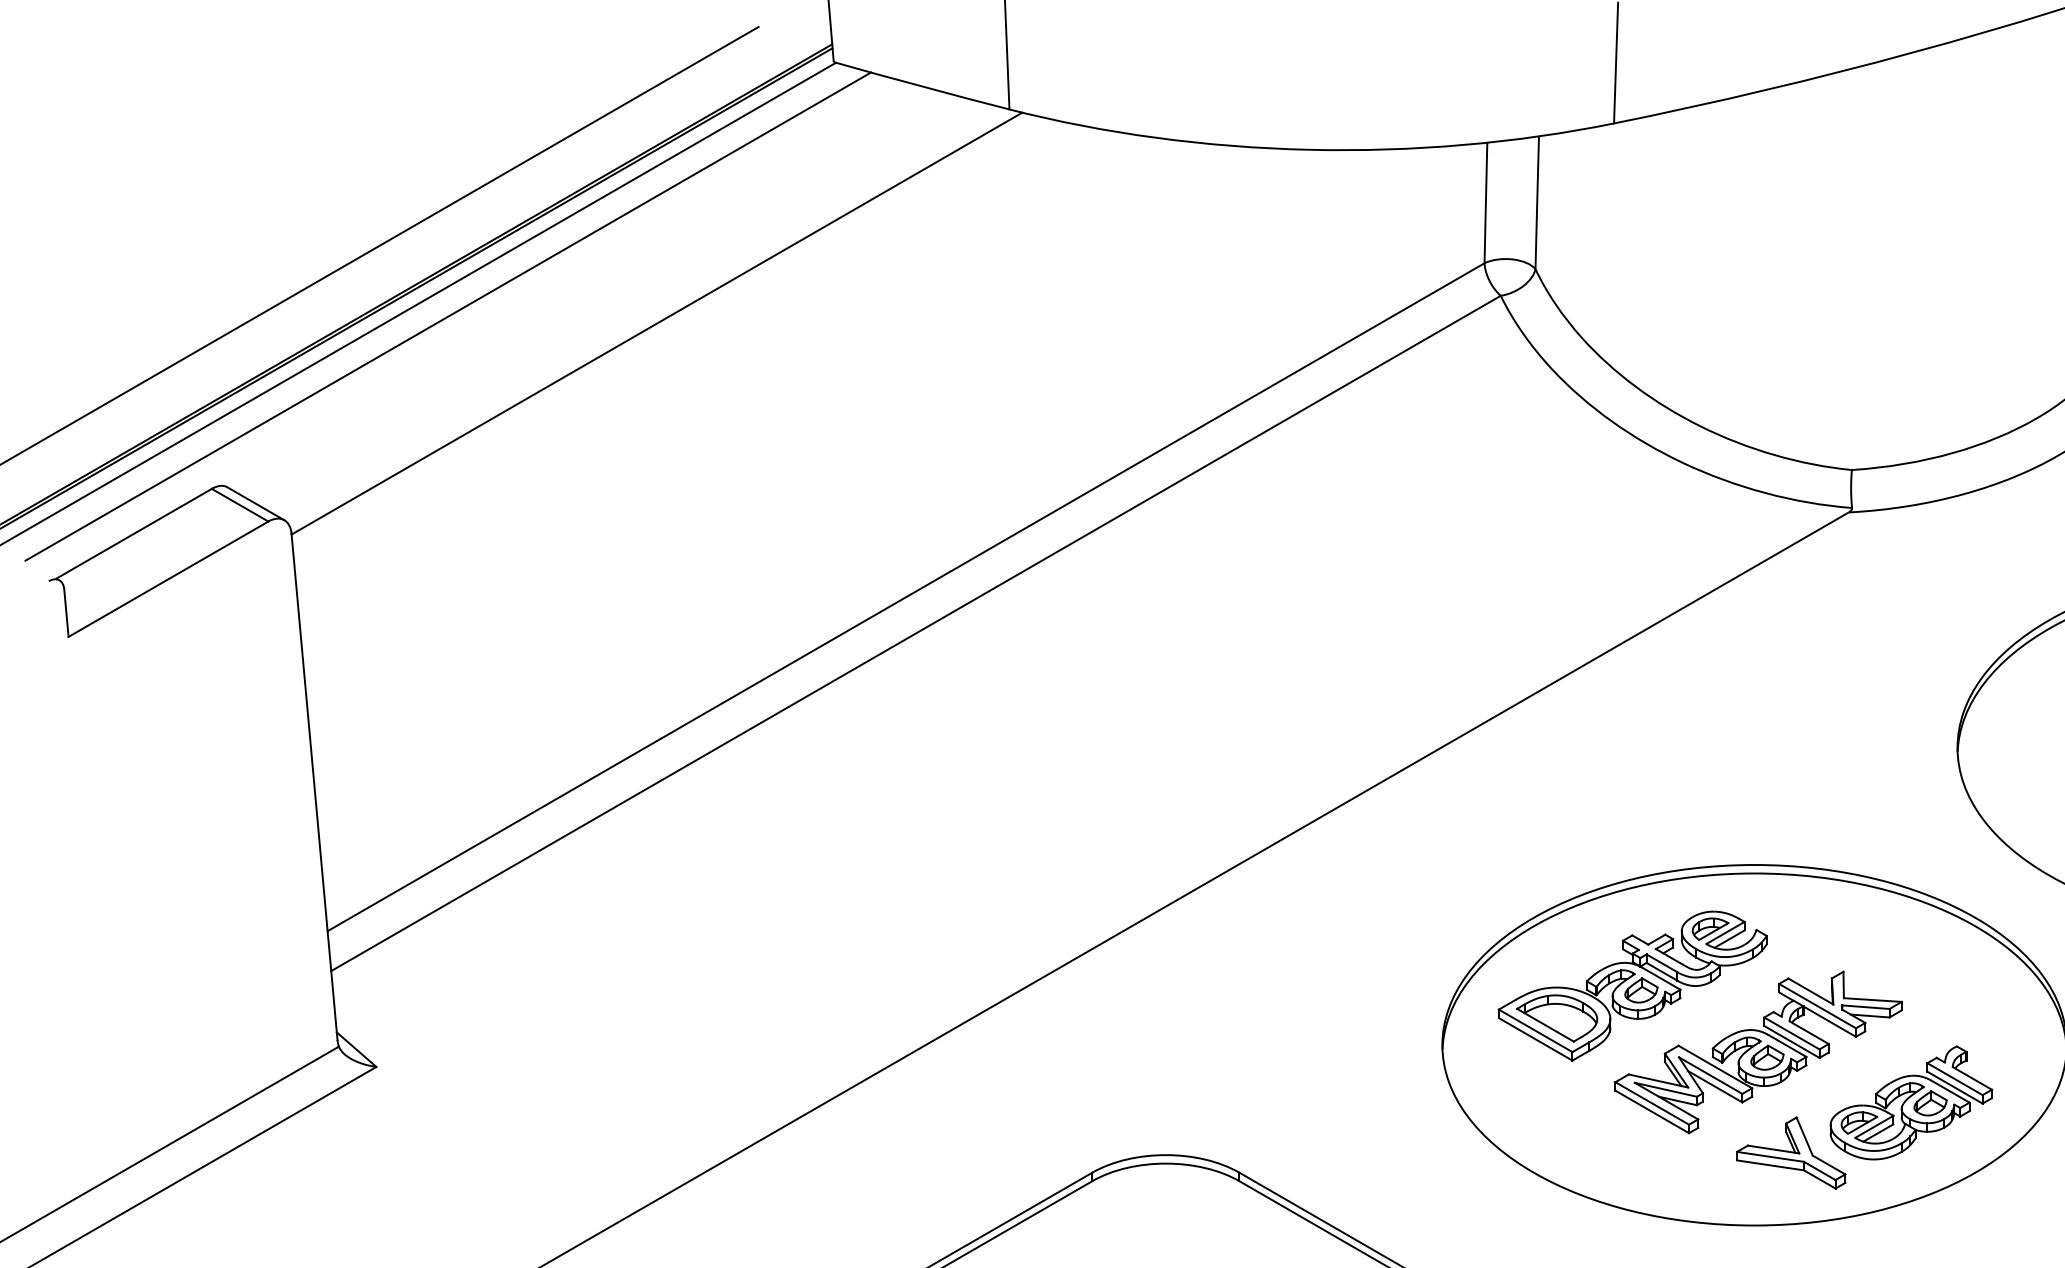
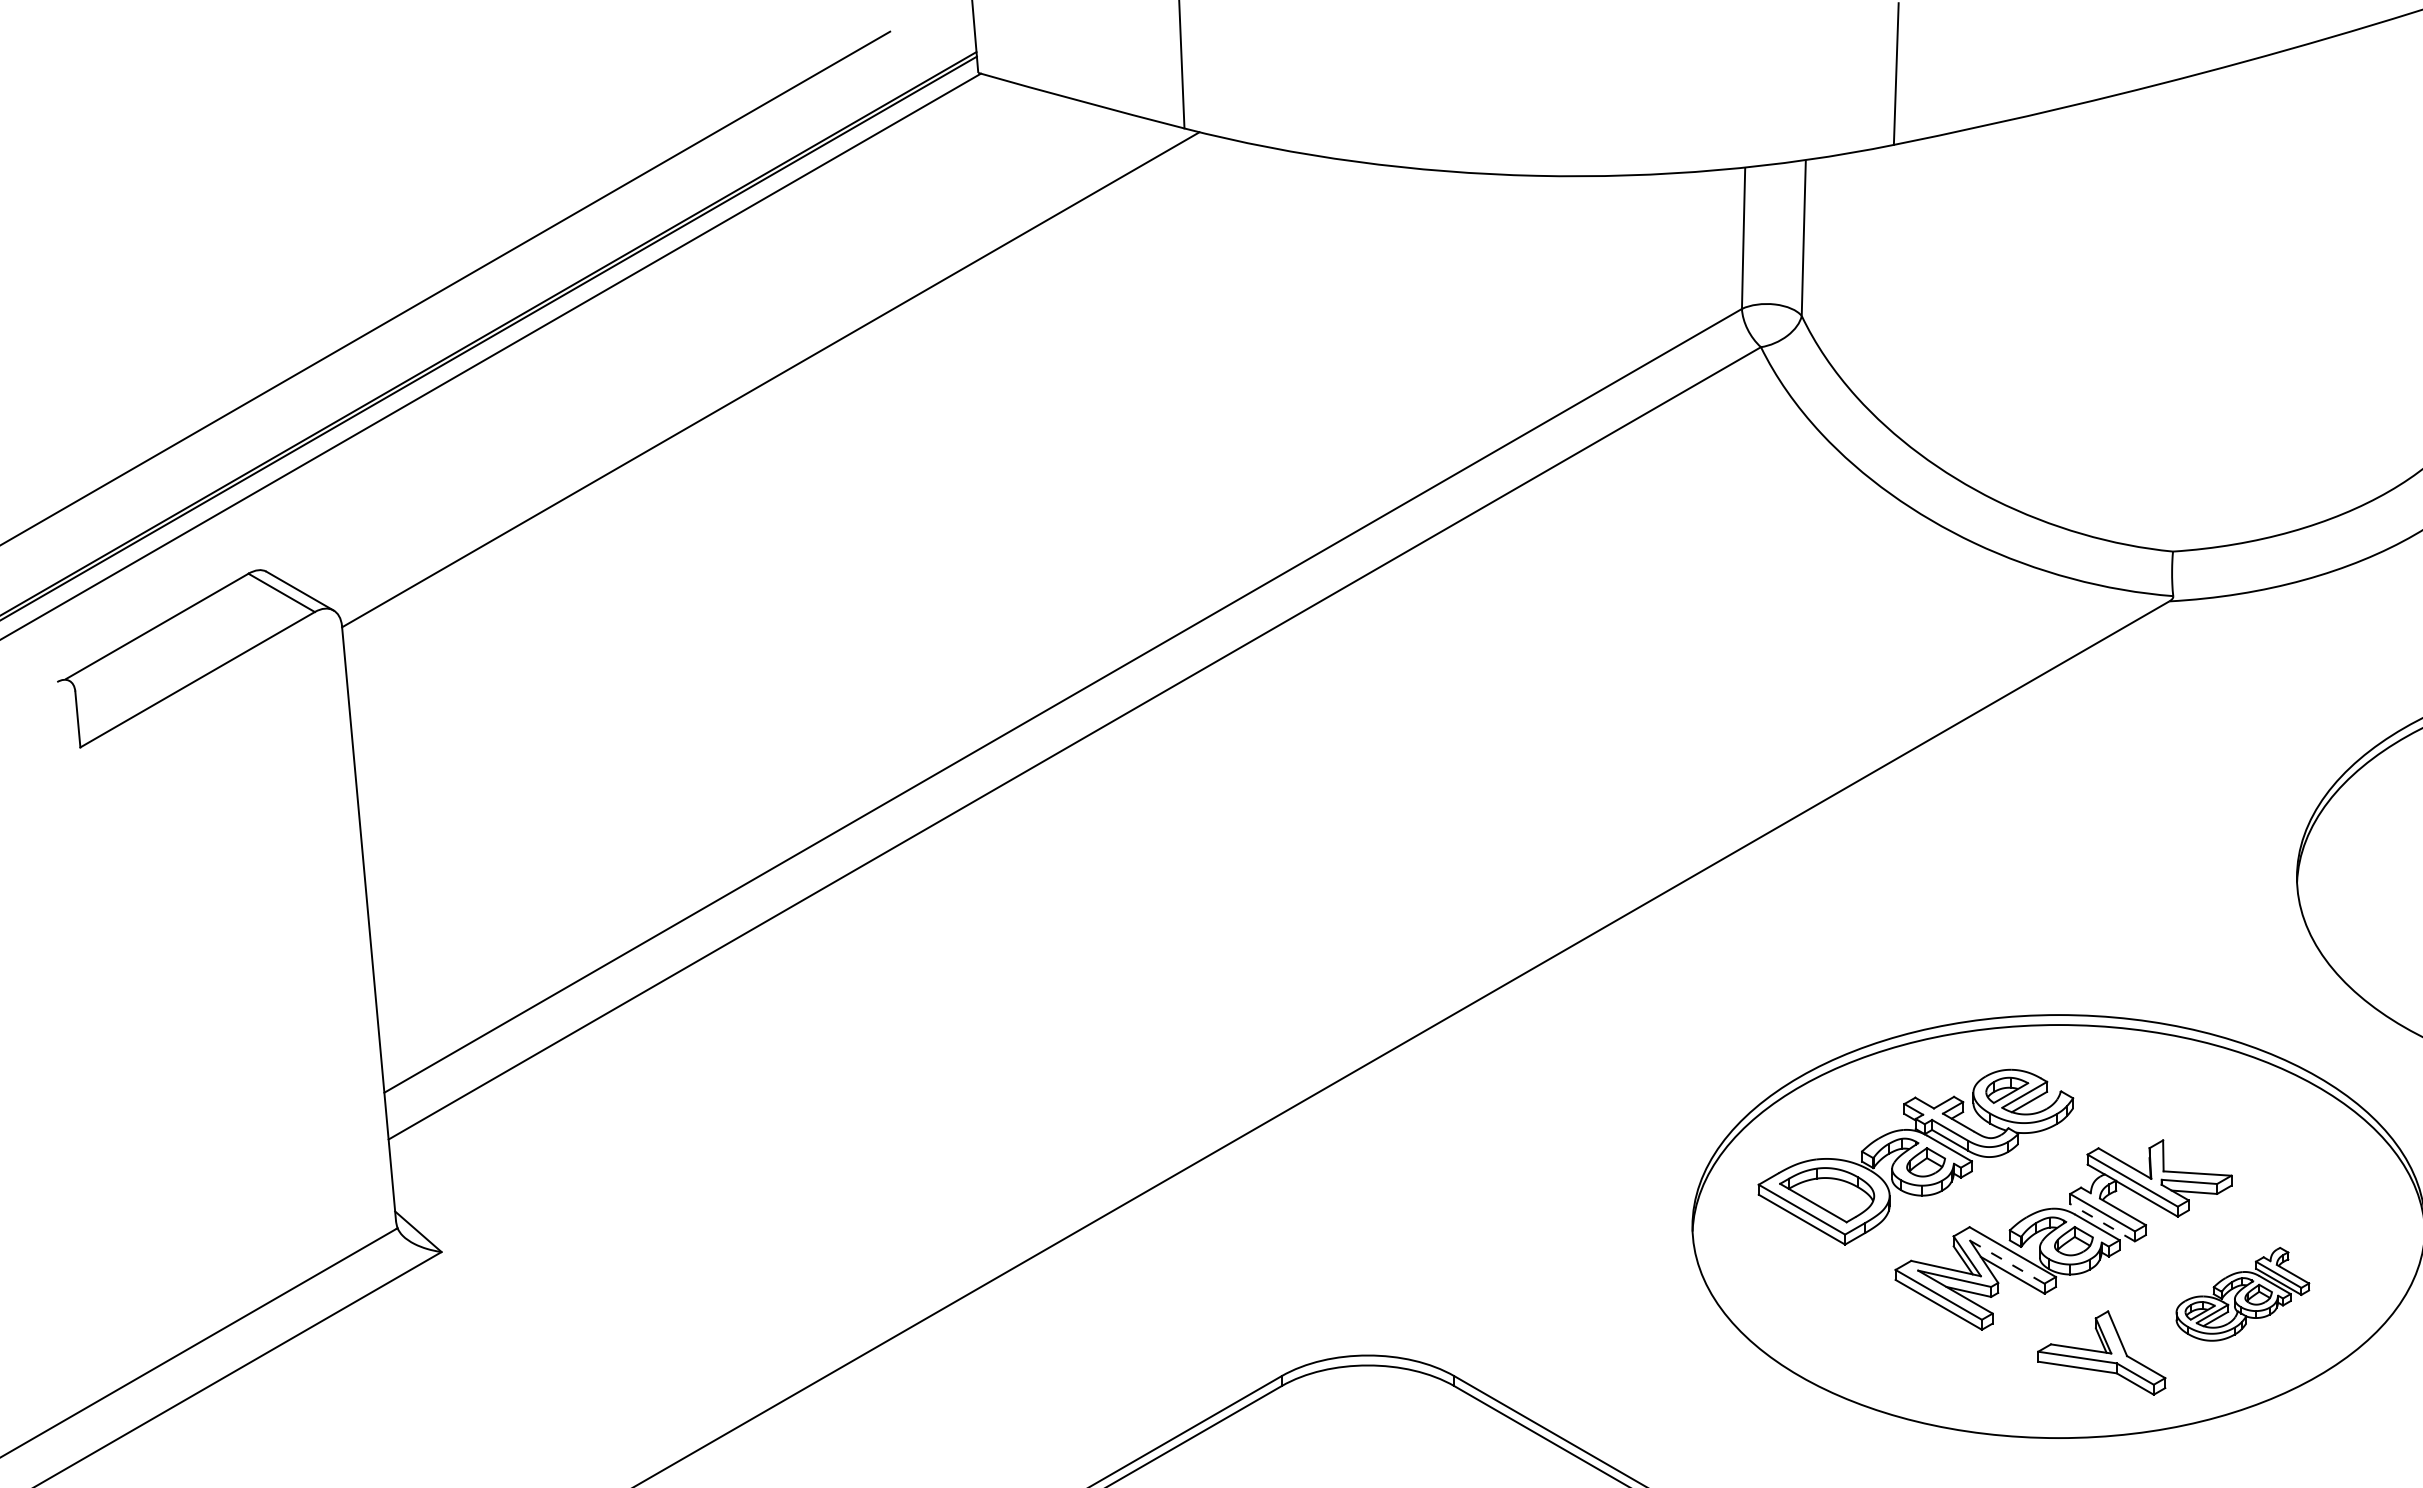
line: (447, 316) -> (525, 371), removed
line: (1791, 1041) -> (2102, 1222), solid -> dashed
line: (1710, 1075) -> (2007, 1262), solid -> dashed
part: (1911, 1103) -> (2242, 1294), size x0.7

